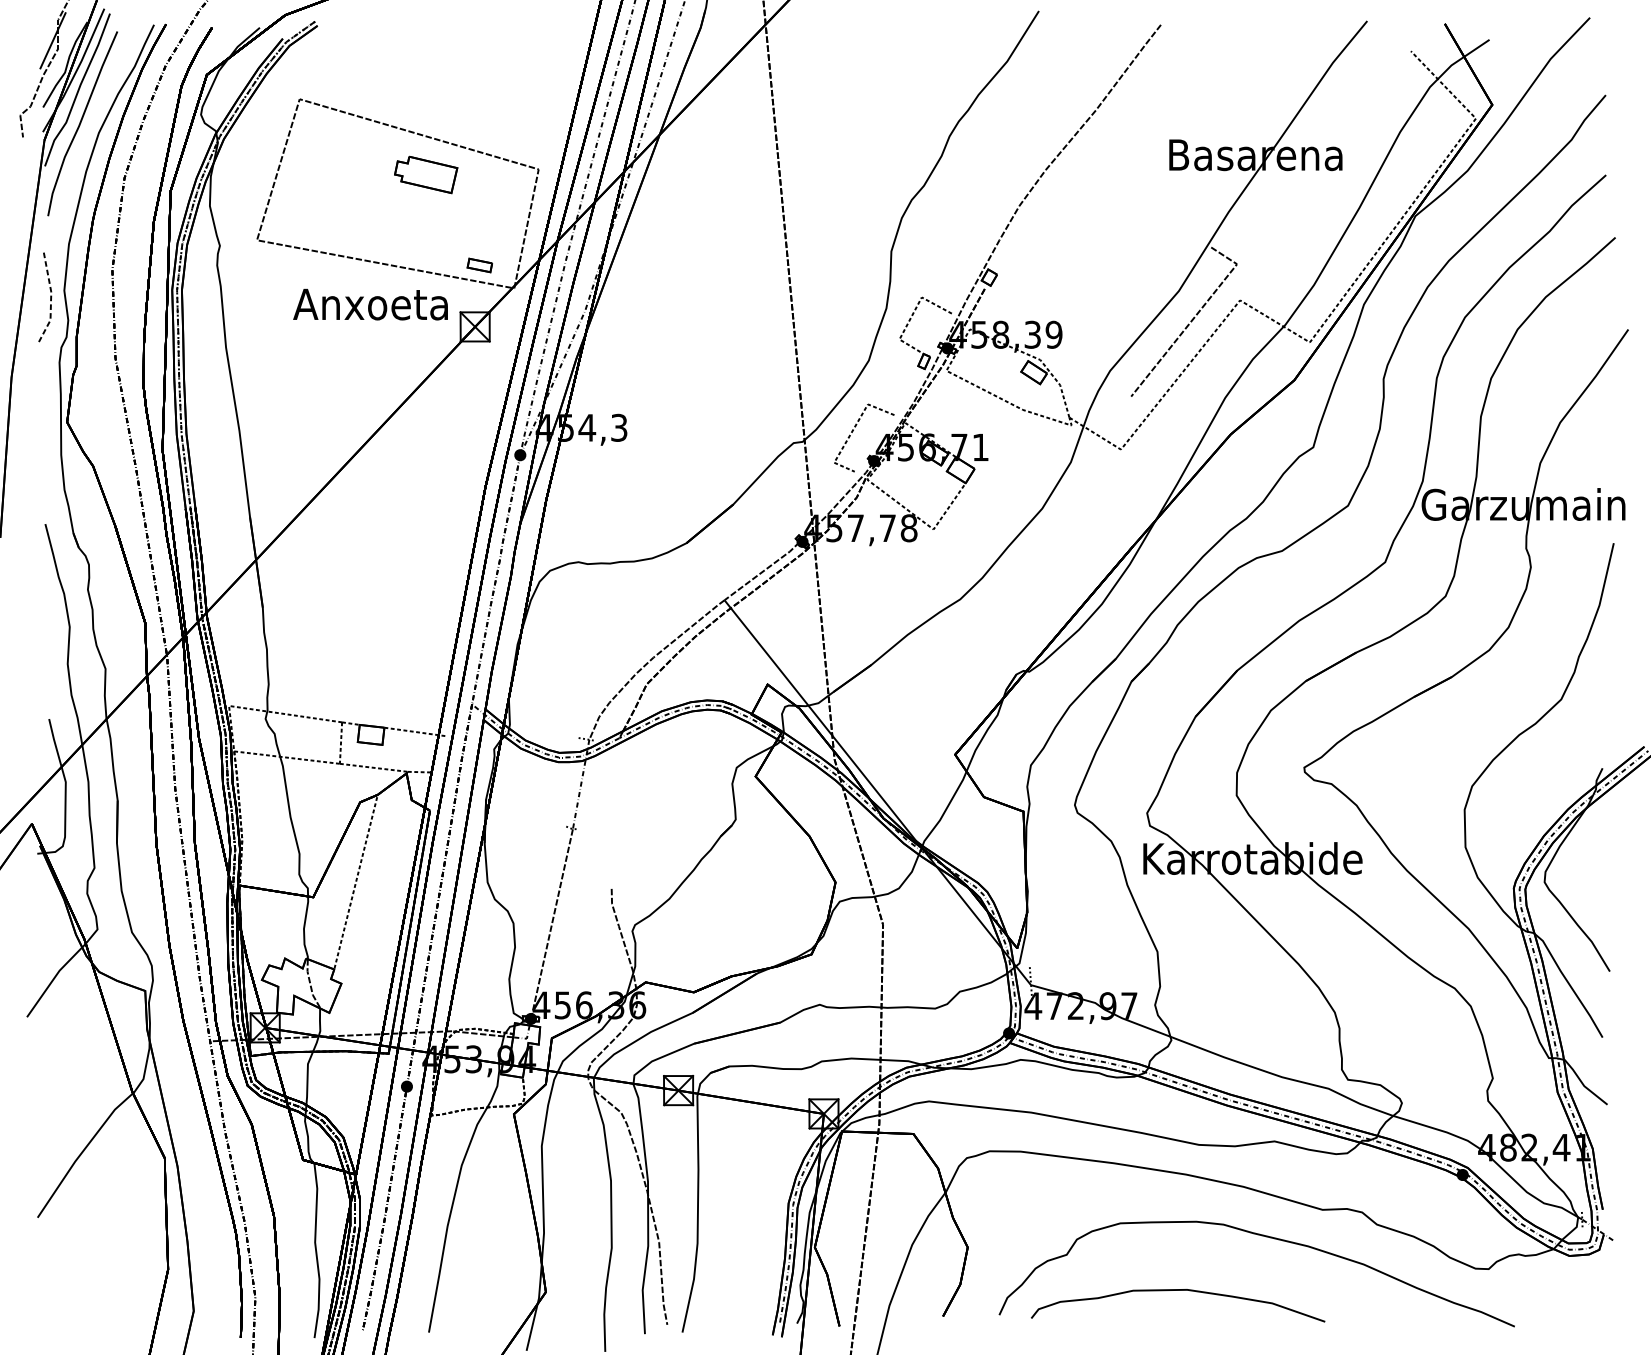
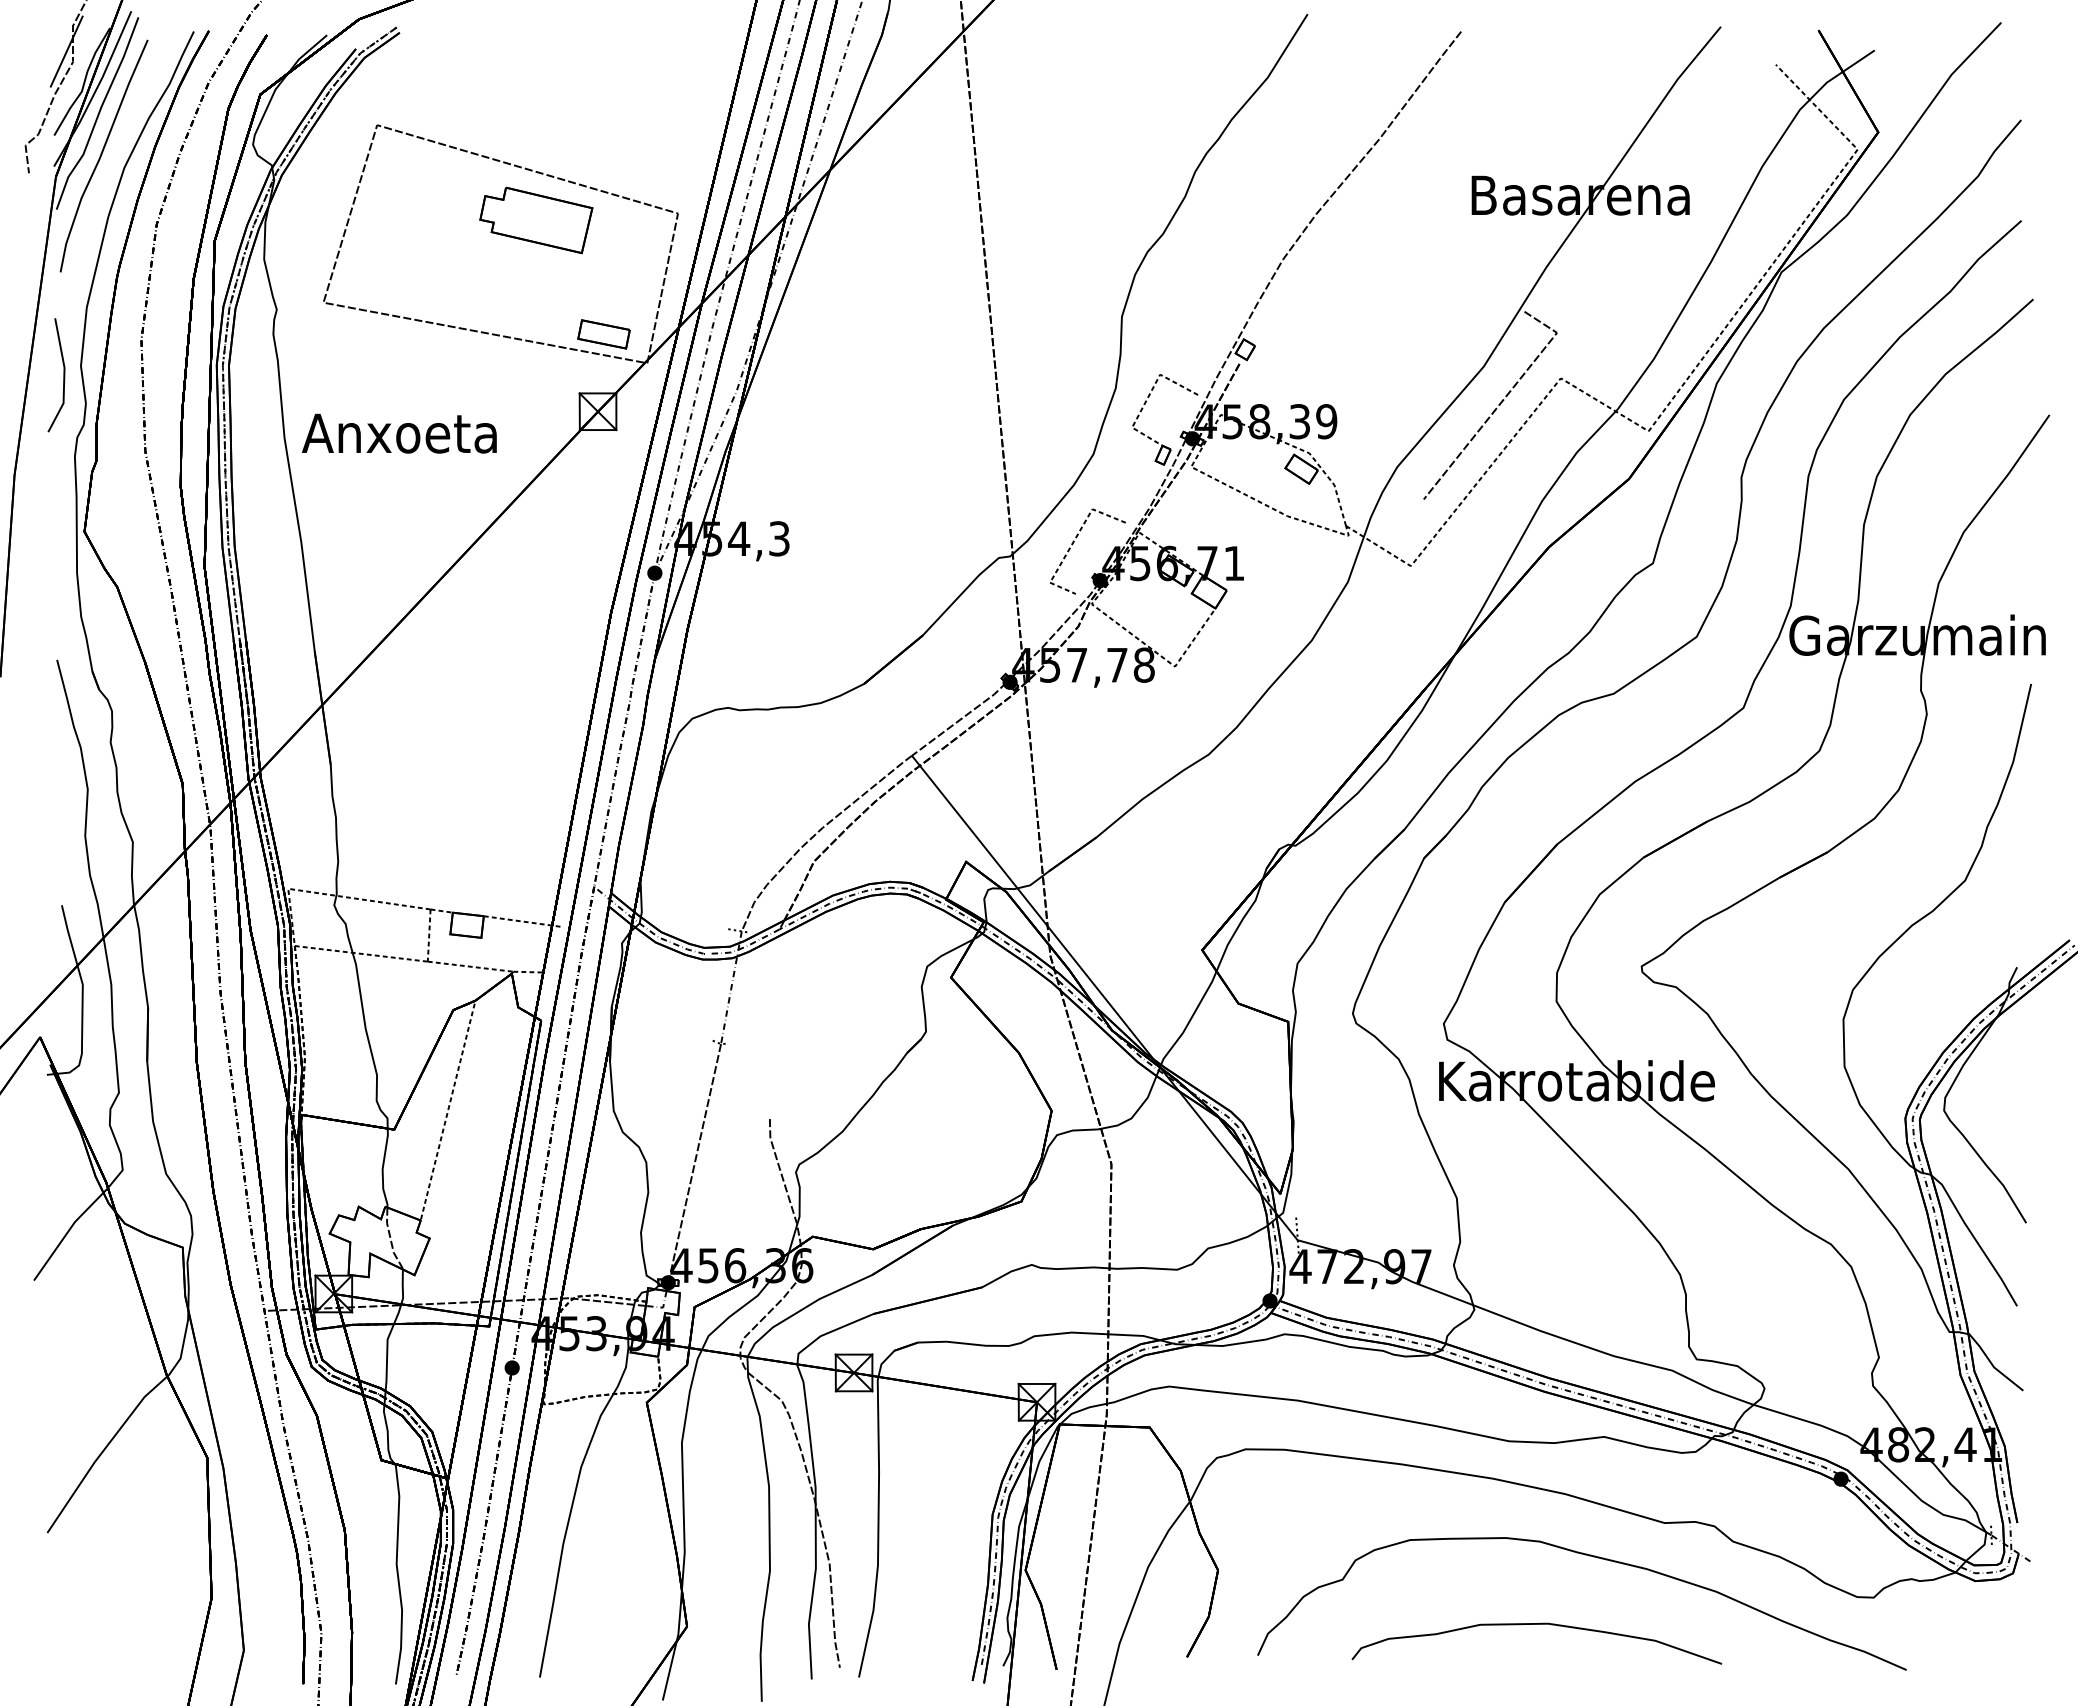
part: (426, 174) -> (536, 220), size x1.43
part: (479, 265) -> (603, 334), size x1.67
line: (51, 298) -> (64, 376), dashed -> solid
text: (370, 304) -> (399, 433), moved
curve: (1177, 1290) -> (1536, 1624), moved

